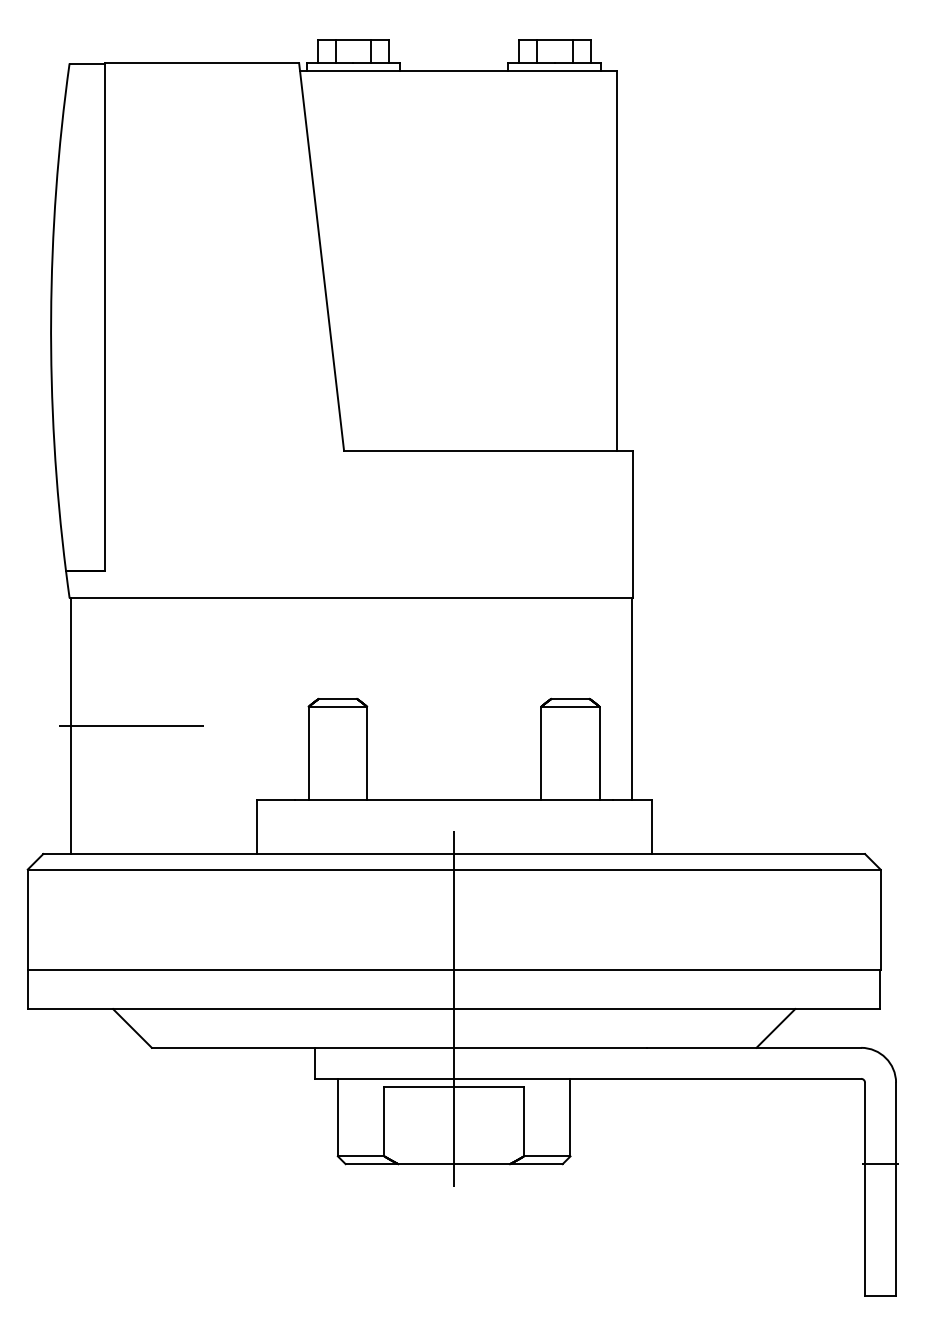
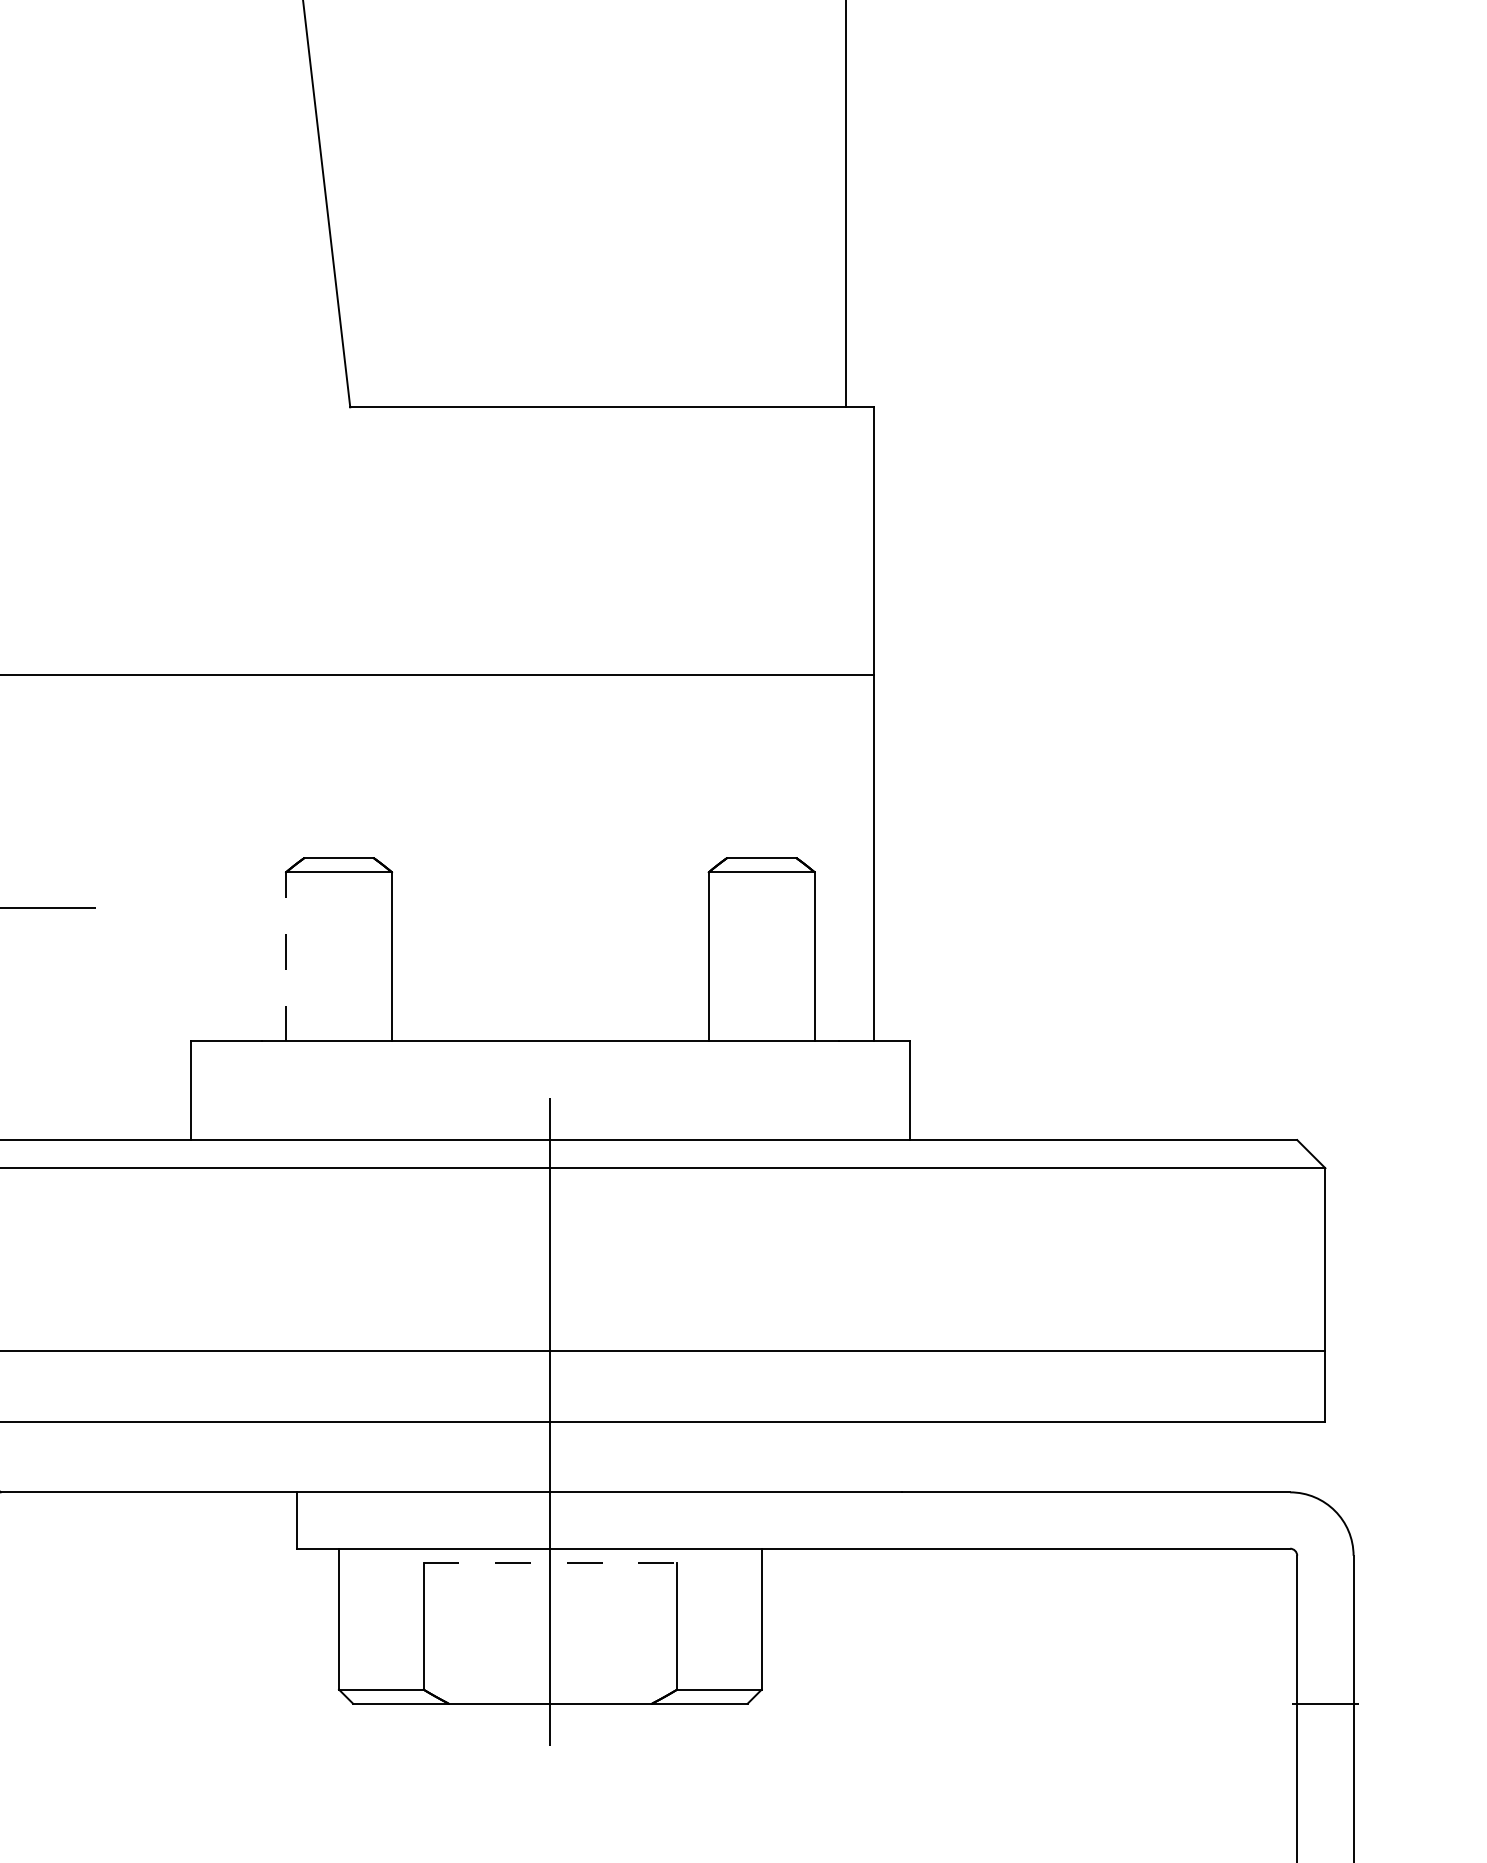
line: (308, 753) -> (285, 957), solid -> dashed
line: (775, 1028) -> (1134, 1457), removed
line: (454, 1086) -> (550, 1562), solid -> dashed

